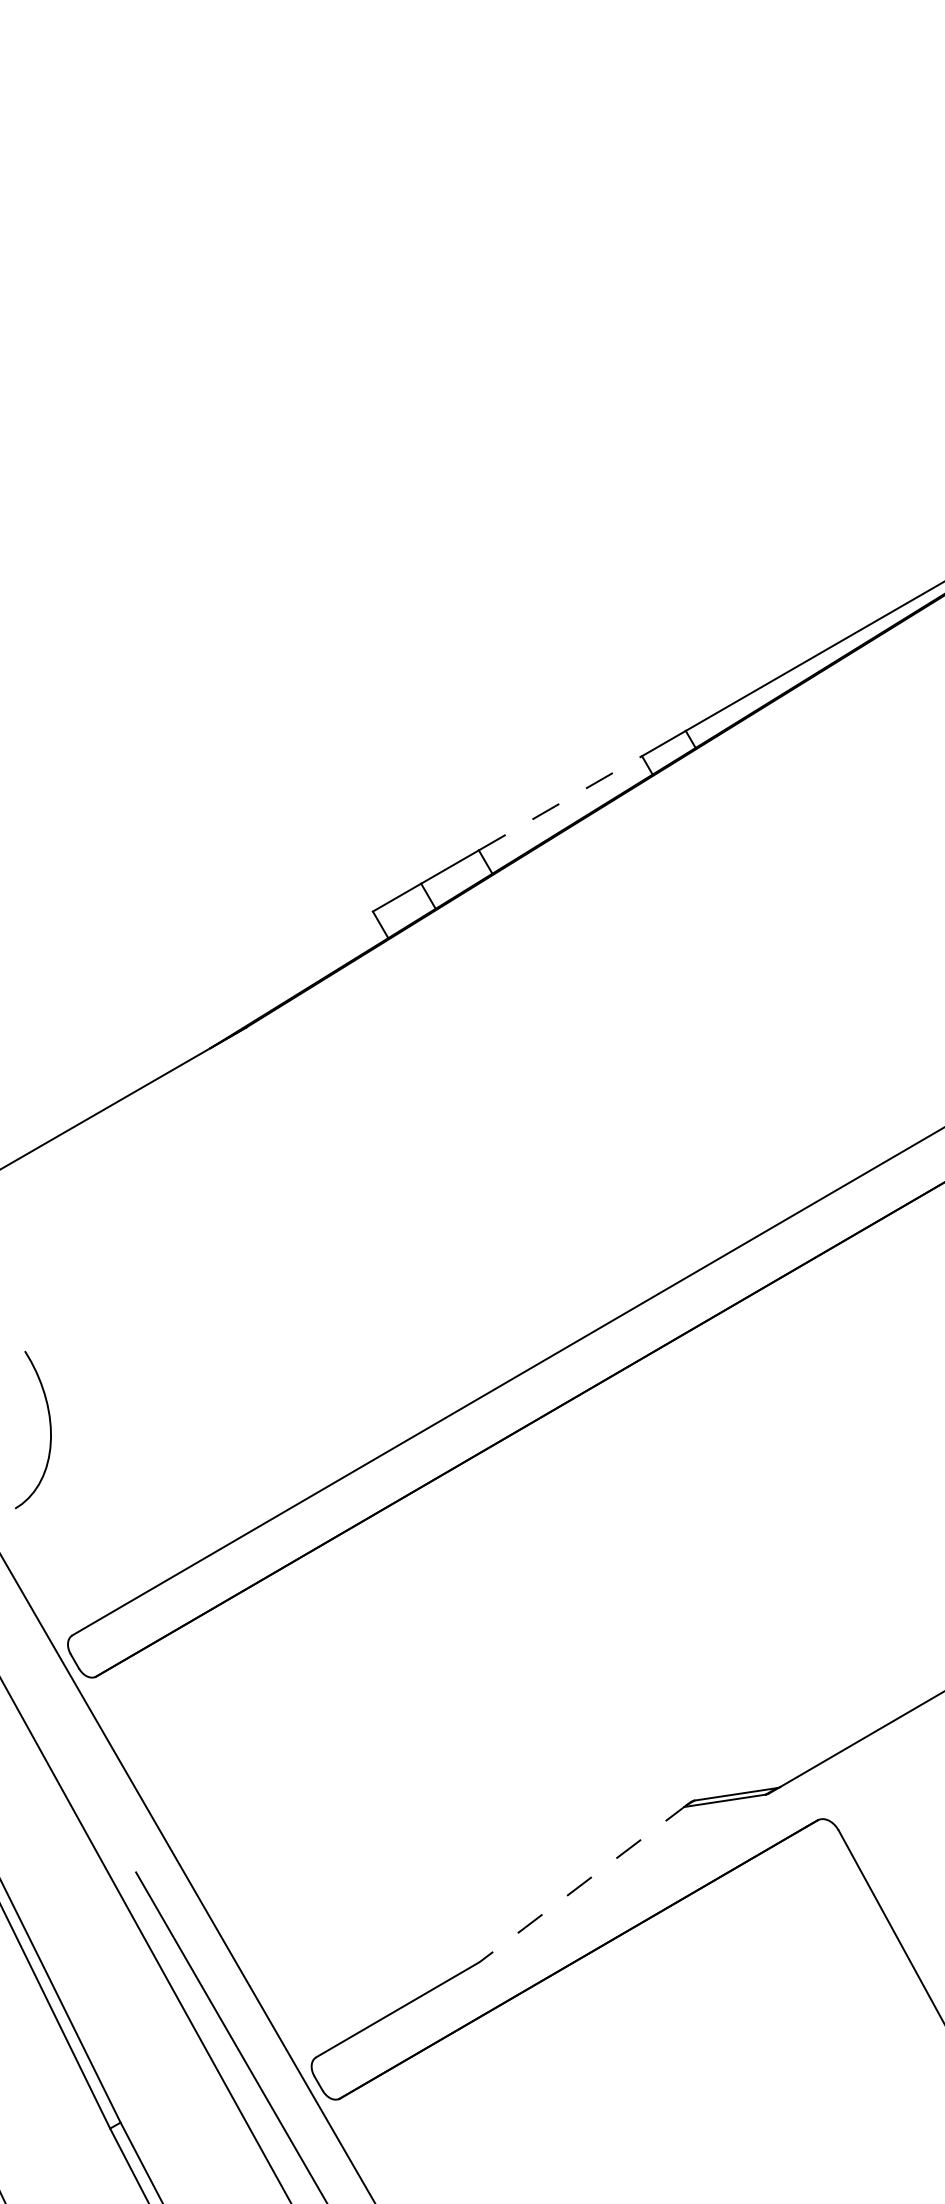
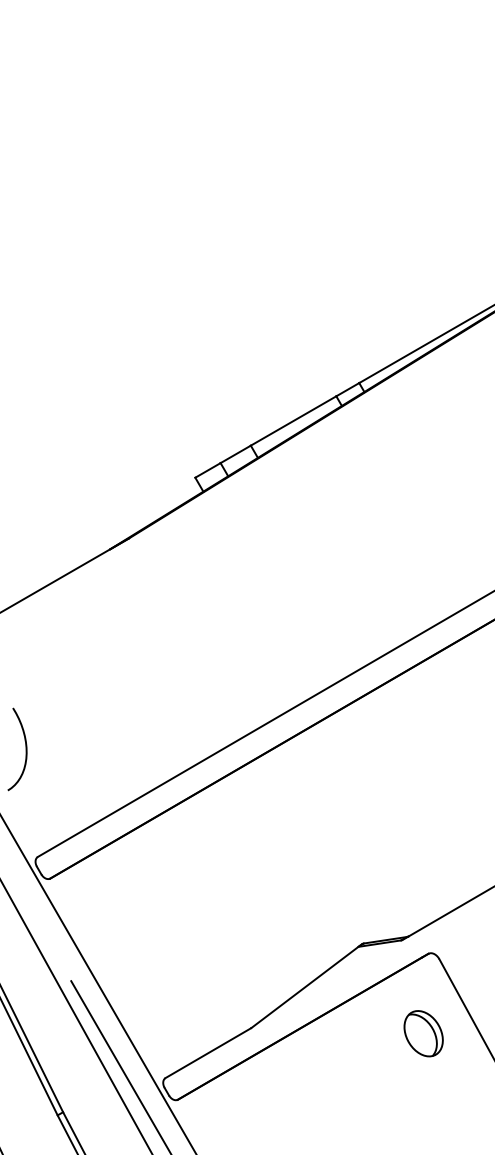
line: (562, 802) -> (294, 420), dashed -> solid
line: (585, 1882) -> (306, 986), dashed -> solid
part: (808, 1972) -> (423, 1033), added

